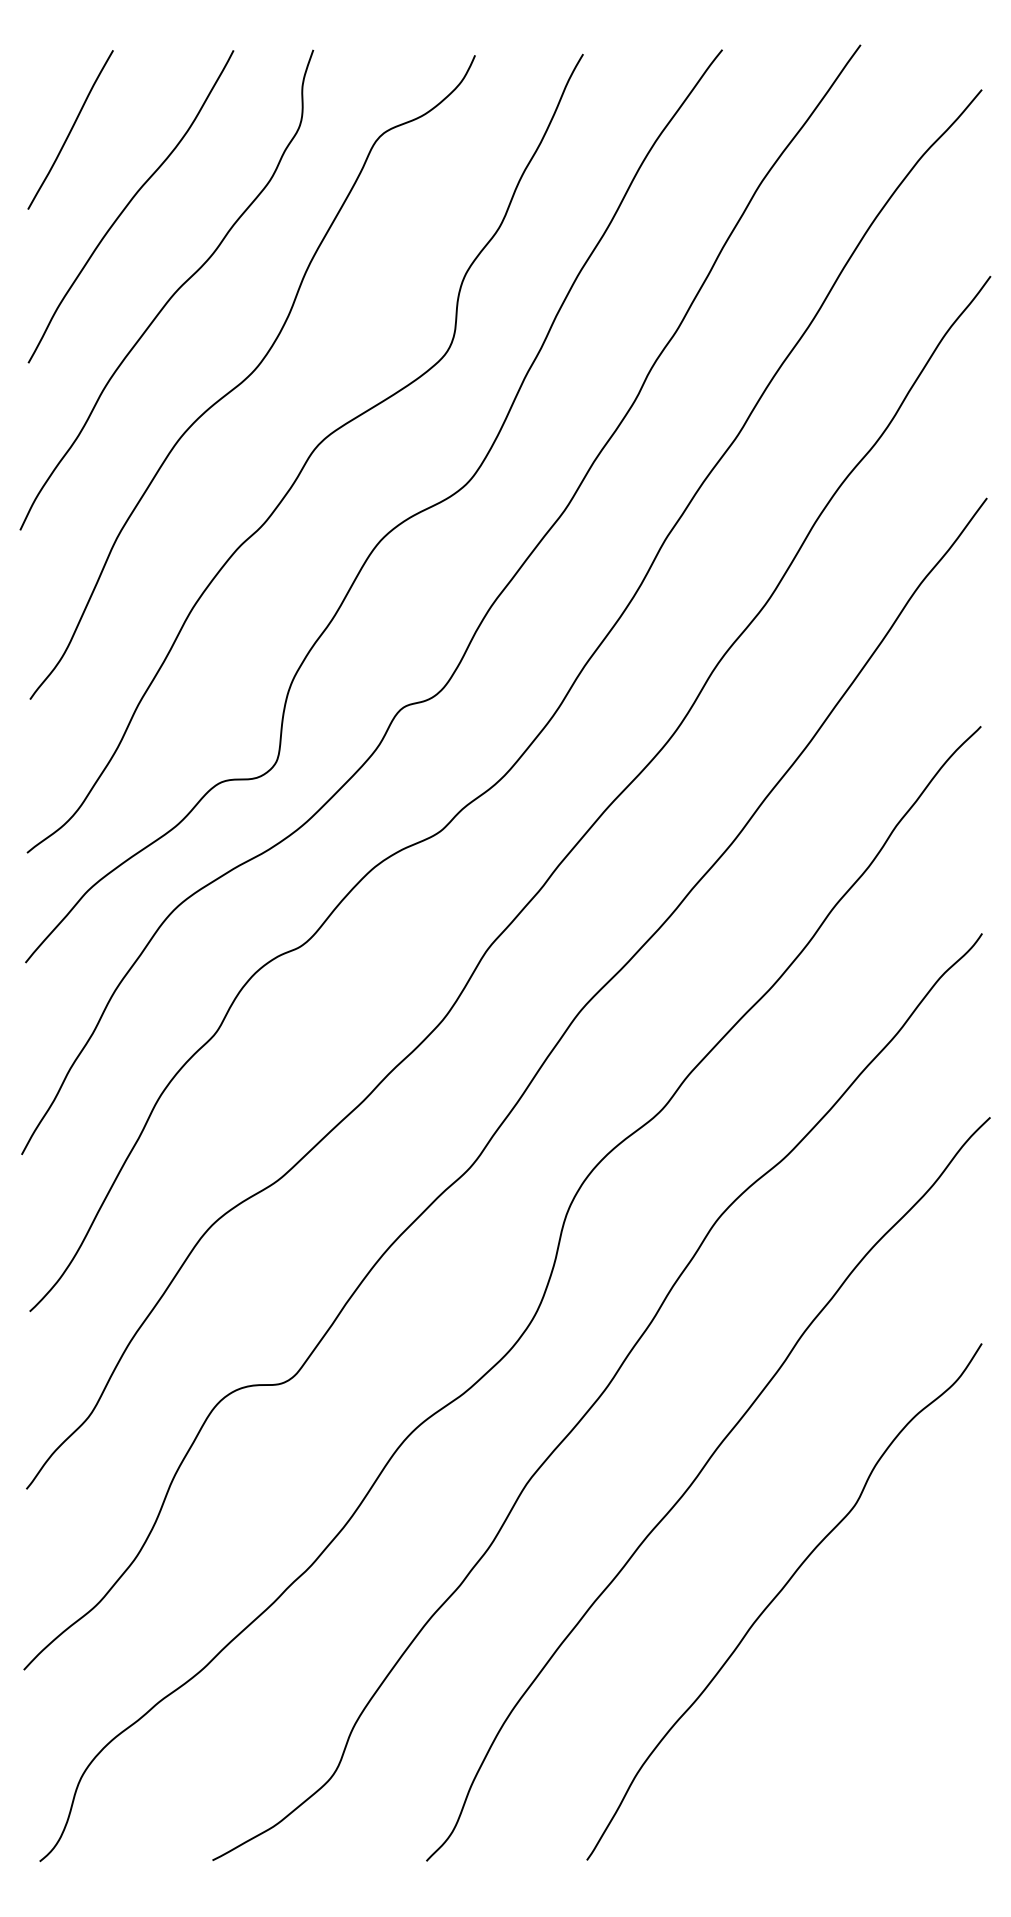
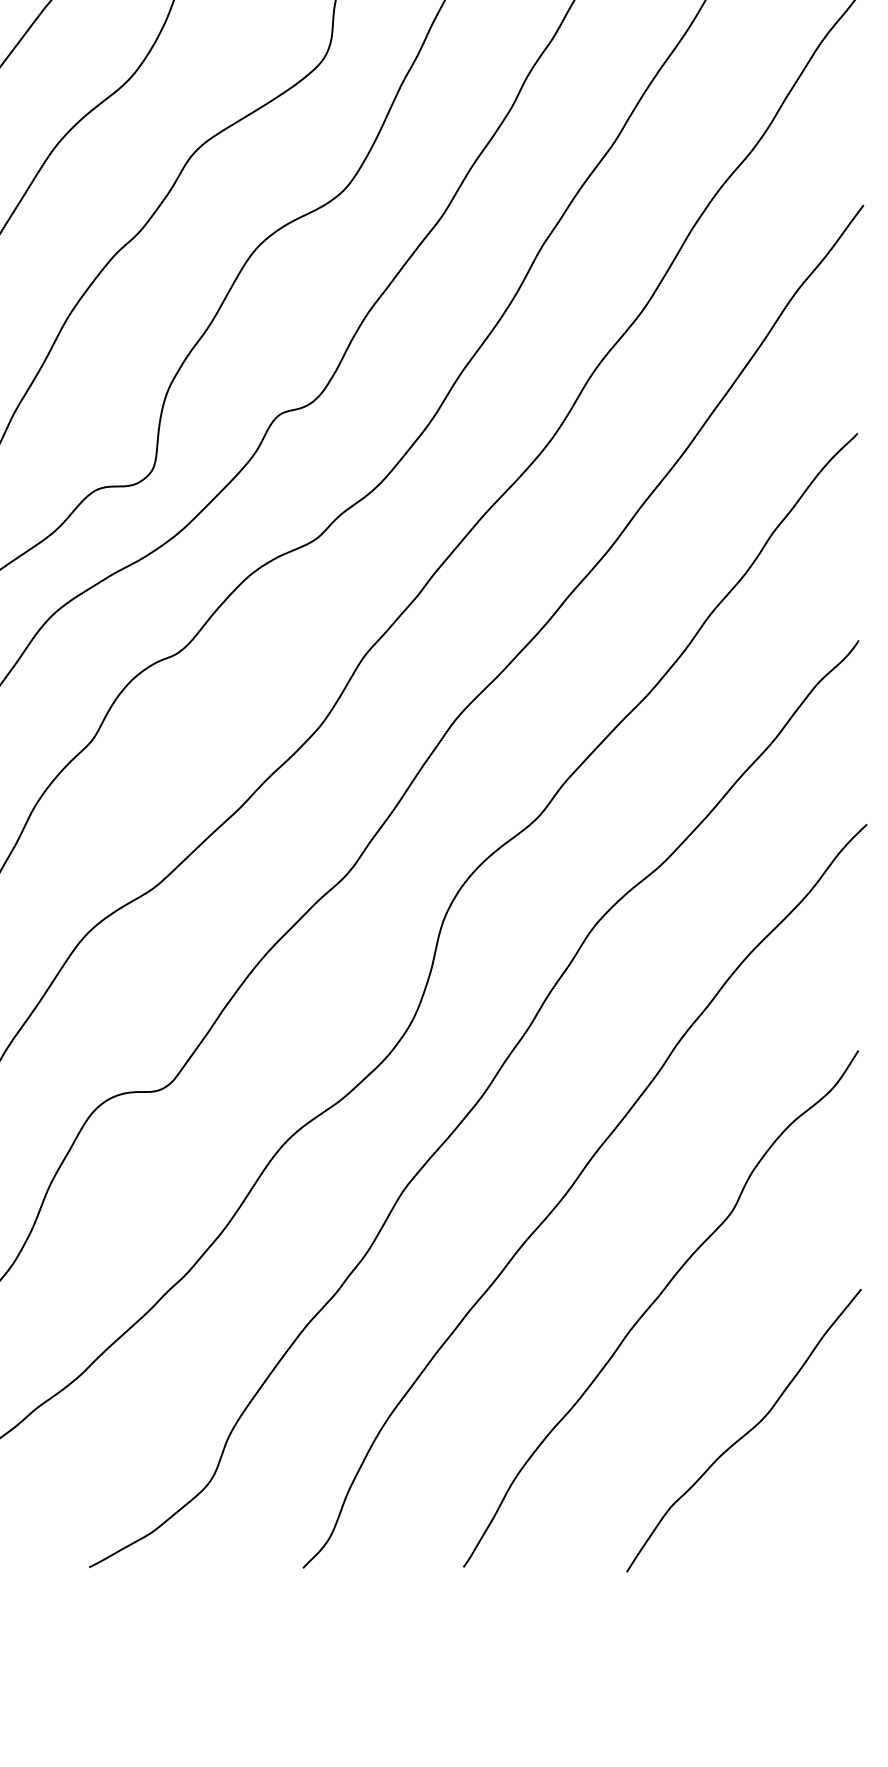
curve: (869, 1725) -> (746, 1432), added

